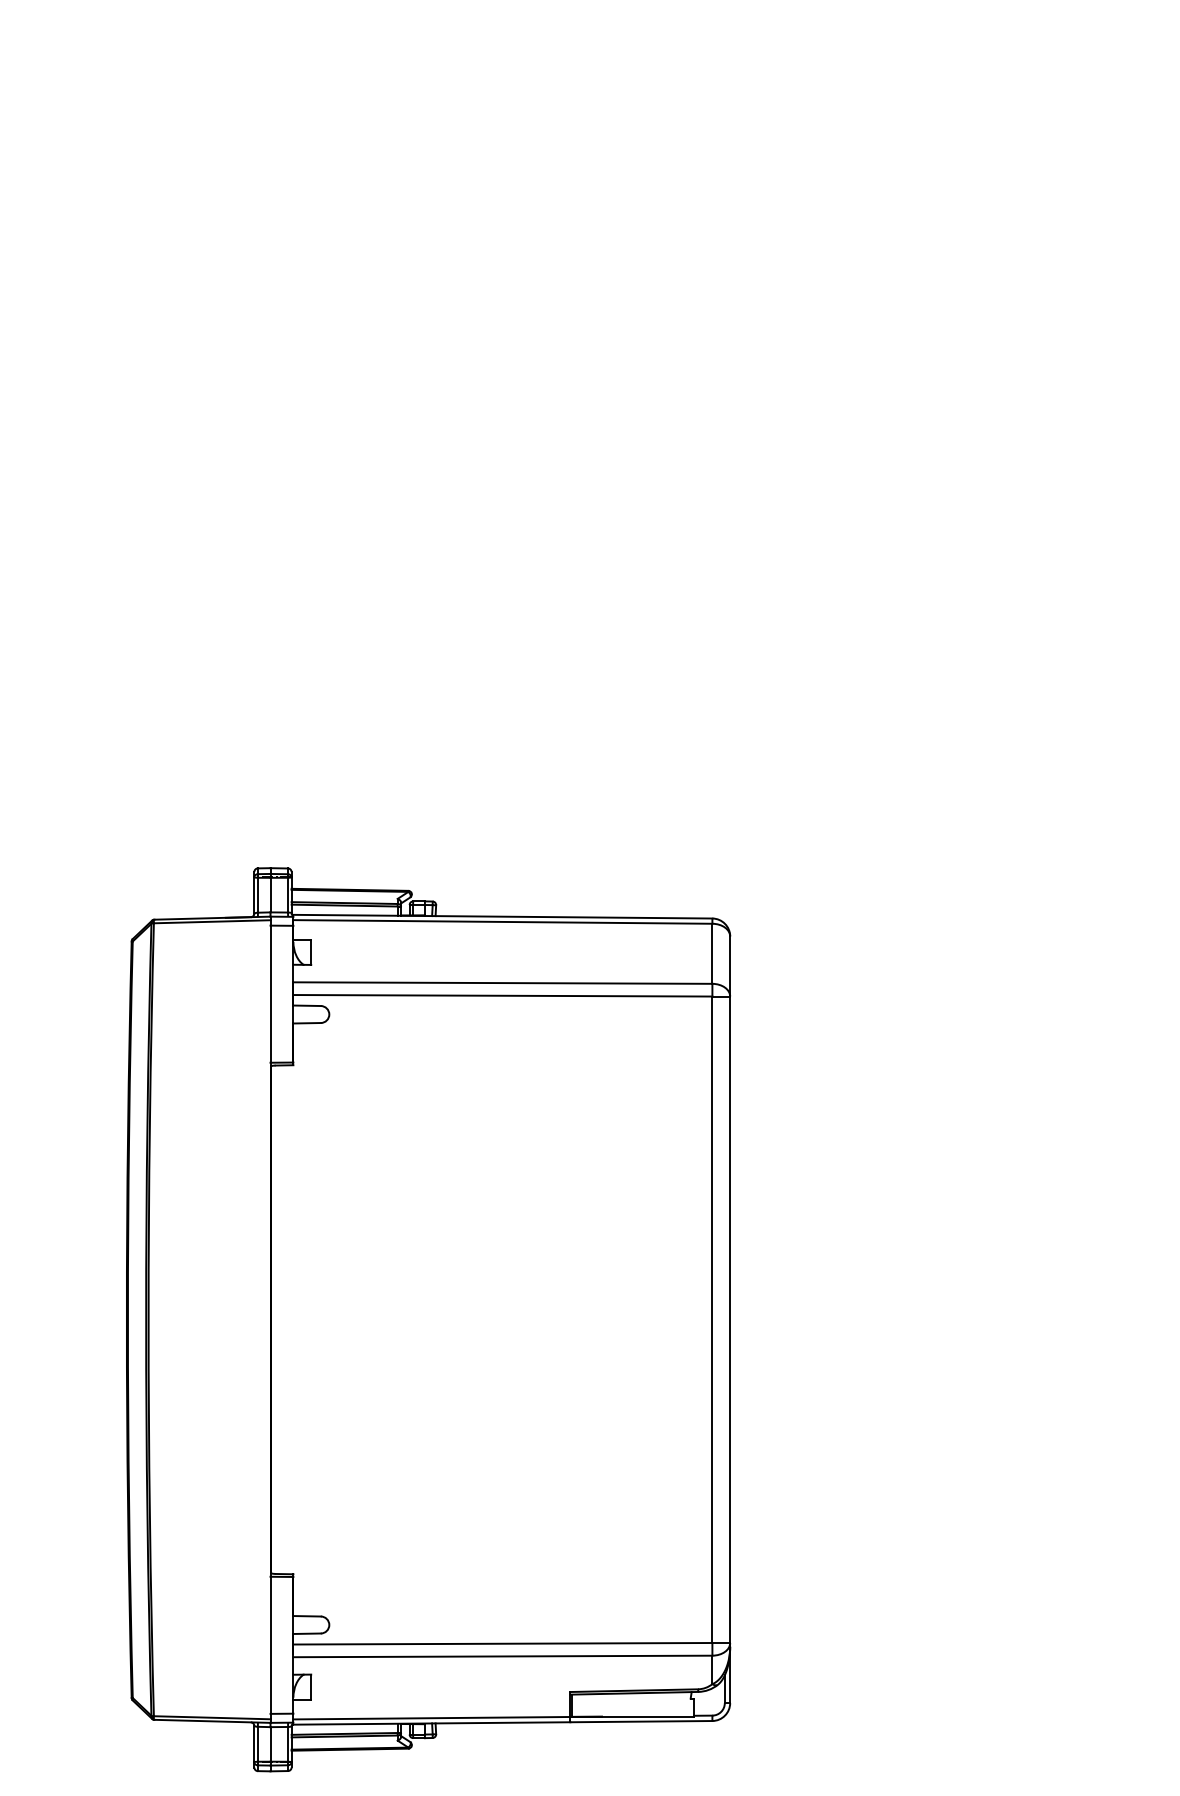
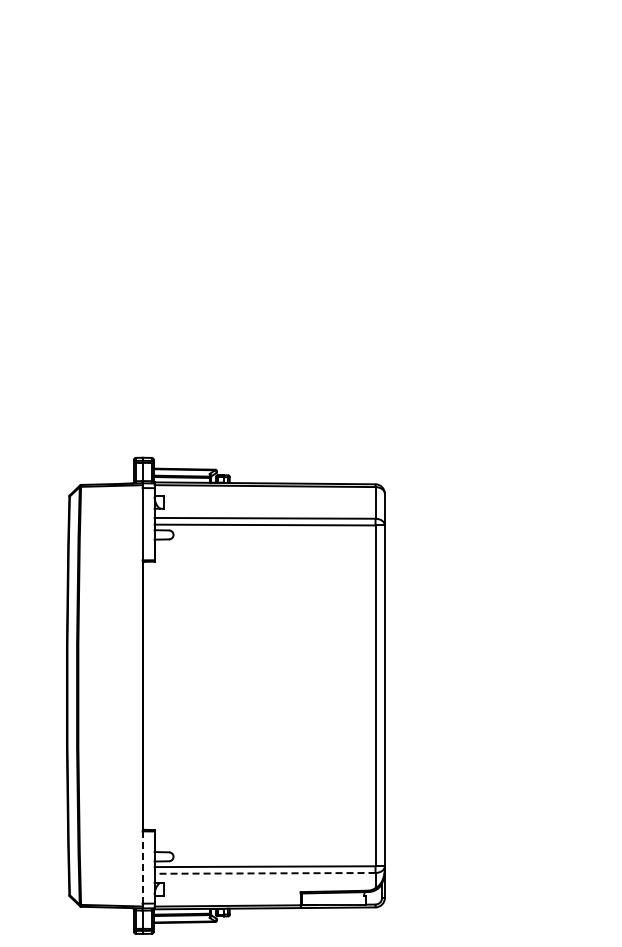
line: (270, 1647) -> (142, 868), solid -> dashed
line: (501, 1656) -> (264, 873), solid -> dashed

